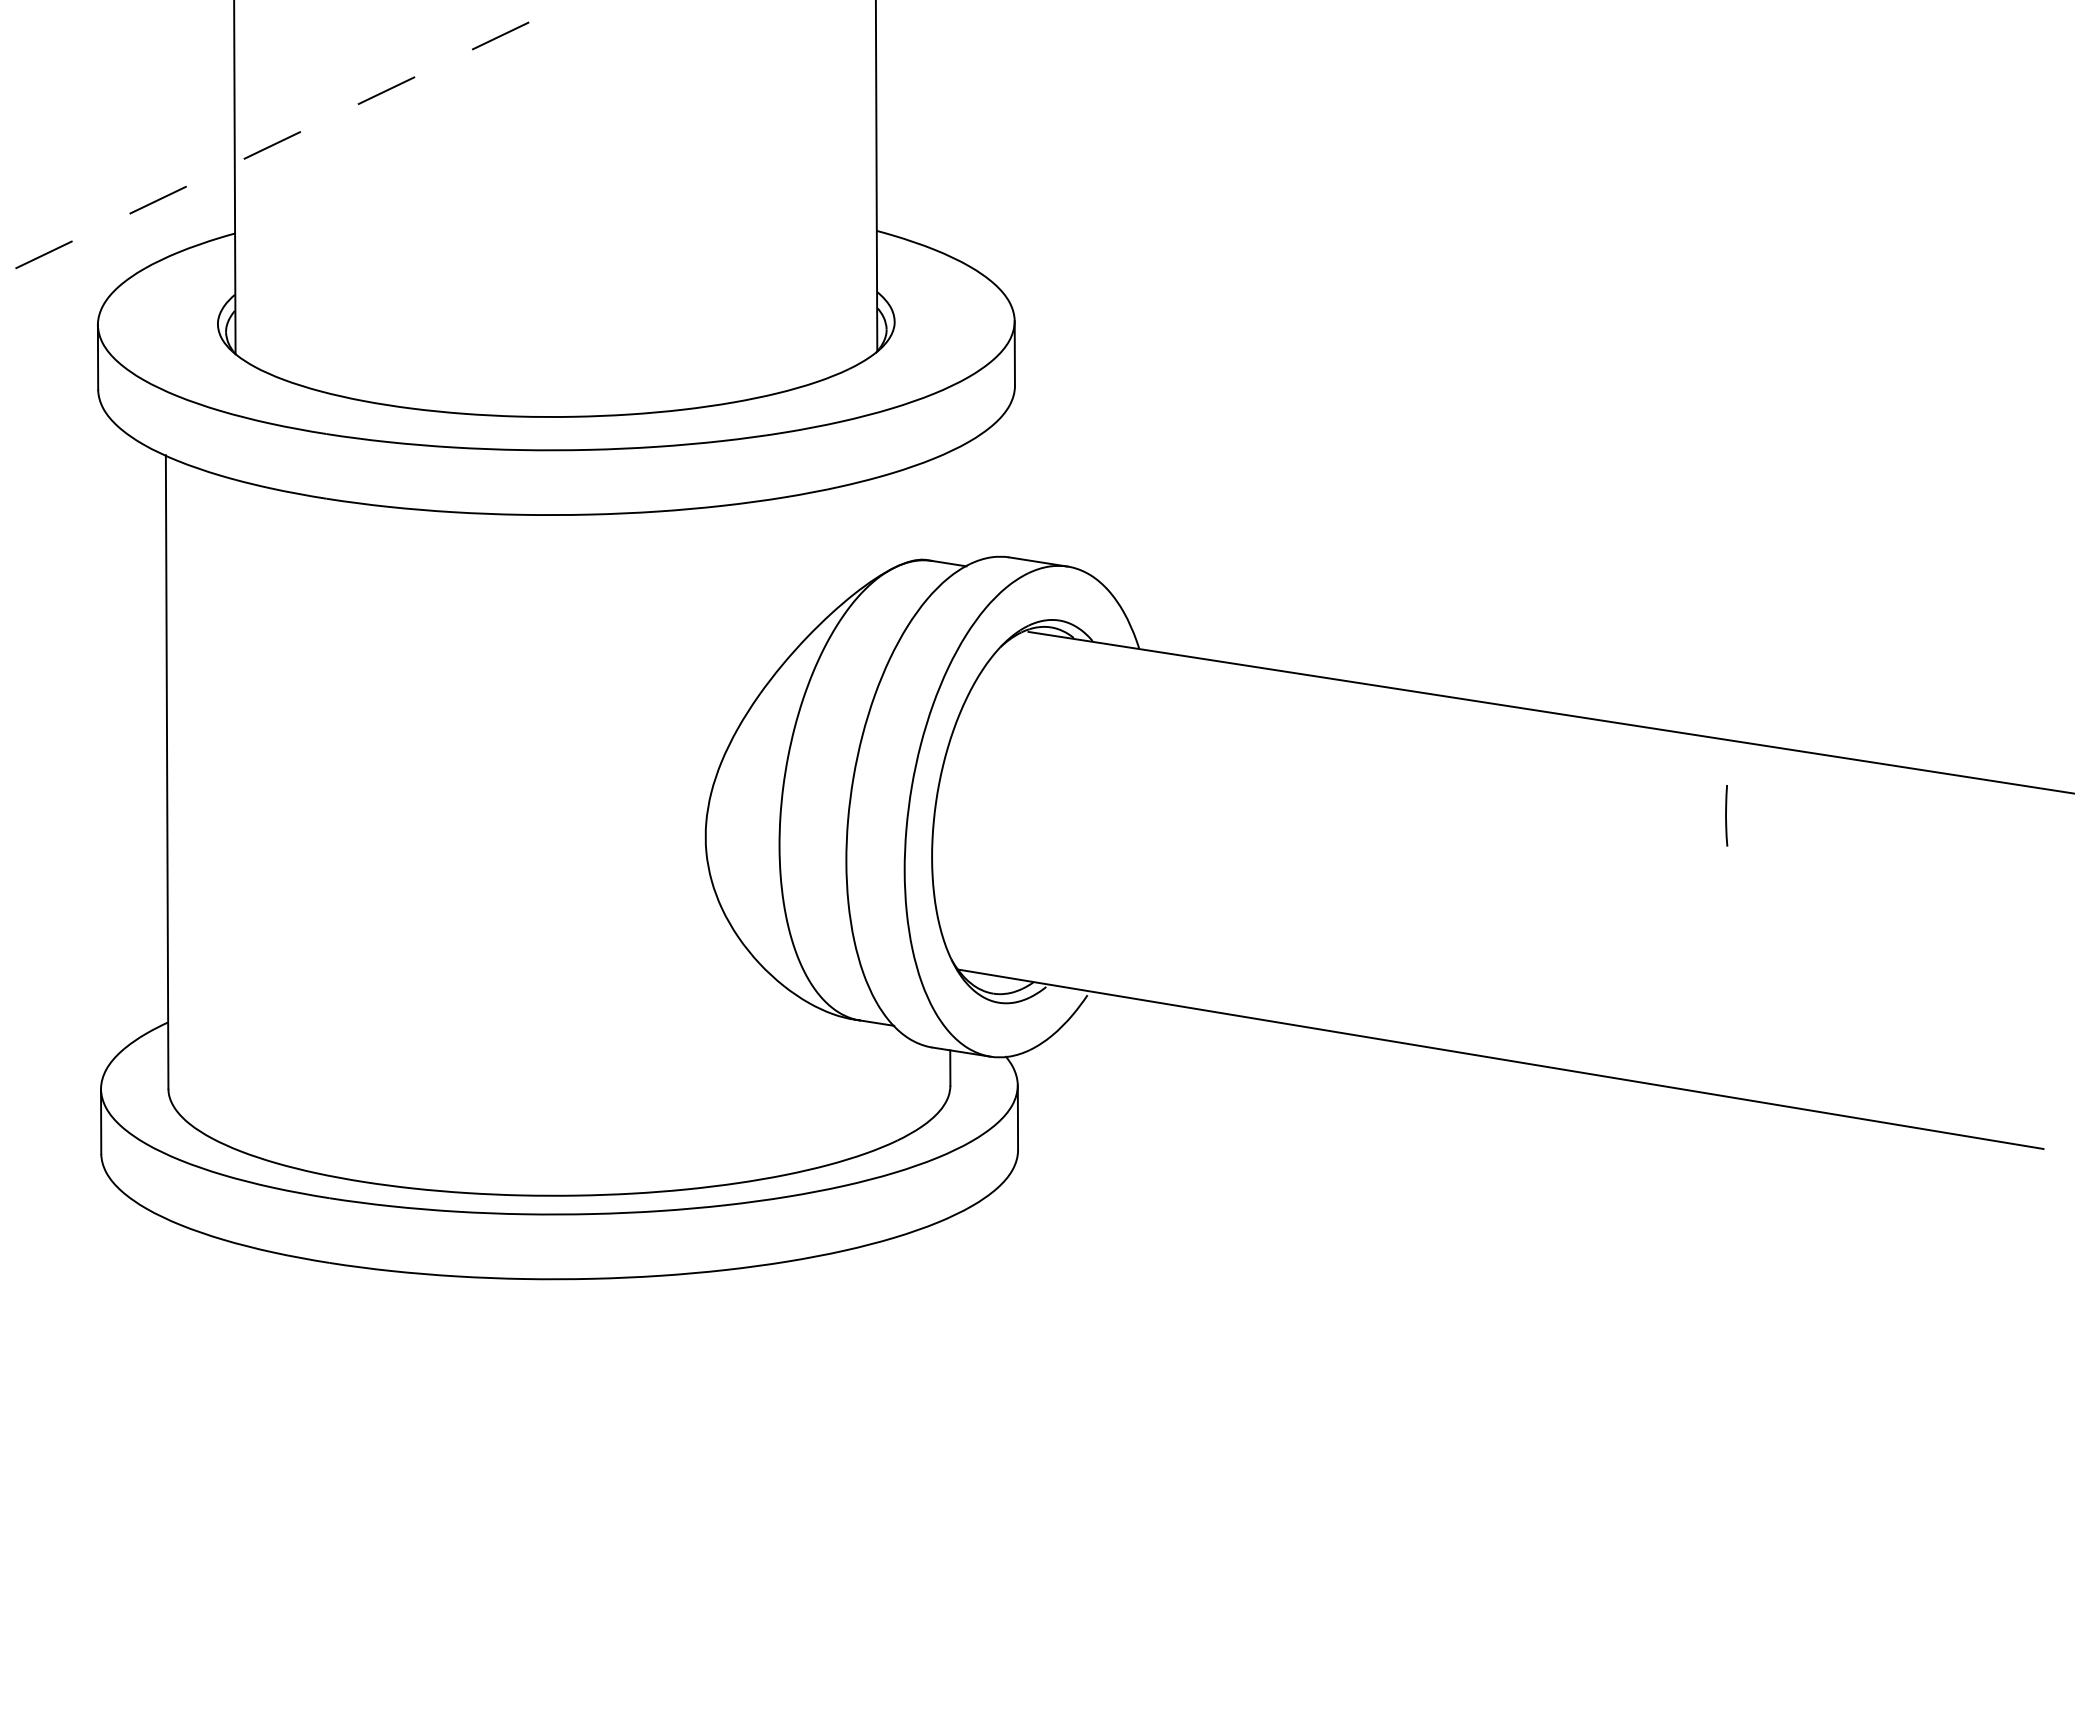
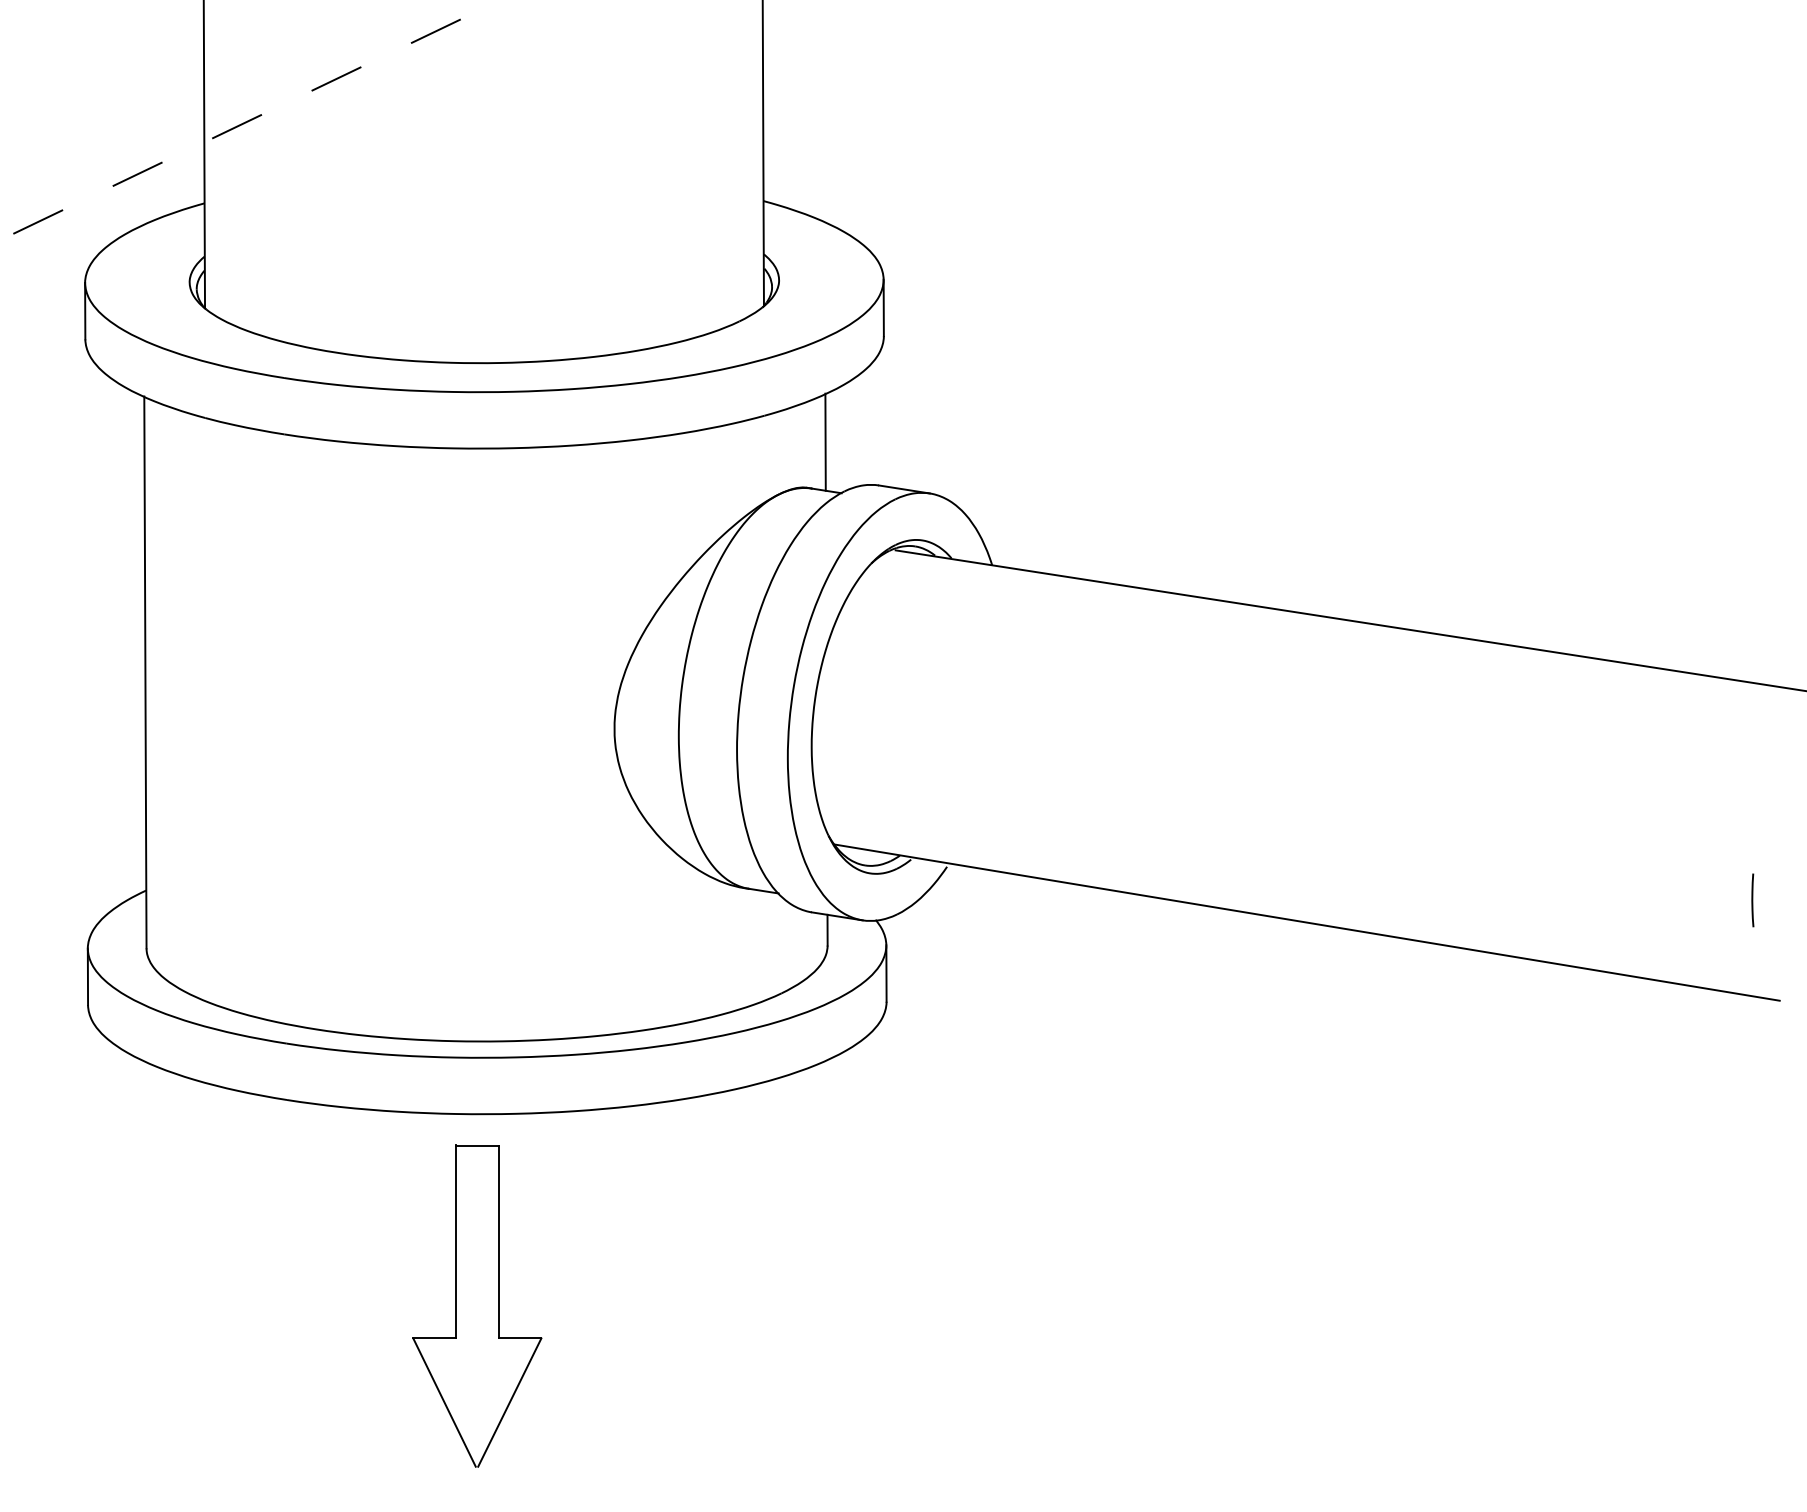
line: (947, 507) -> (825, 442), added
line: (1726, 815) -> (1752, 900), moved
part: (547, 1499) -> (476, 1306), added

